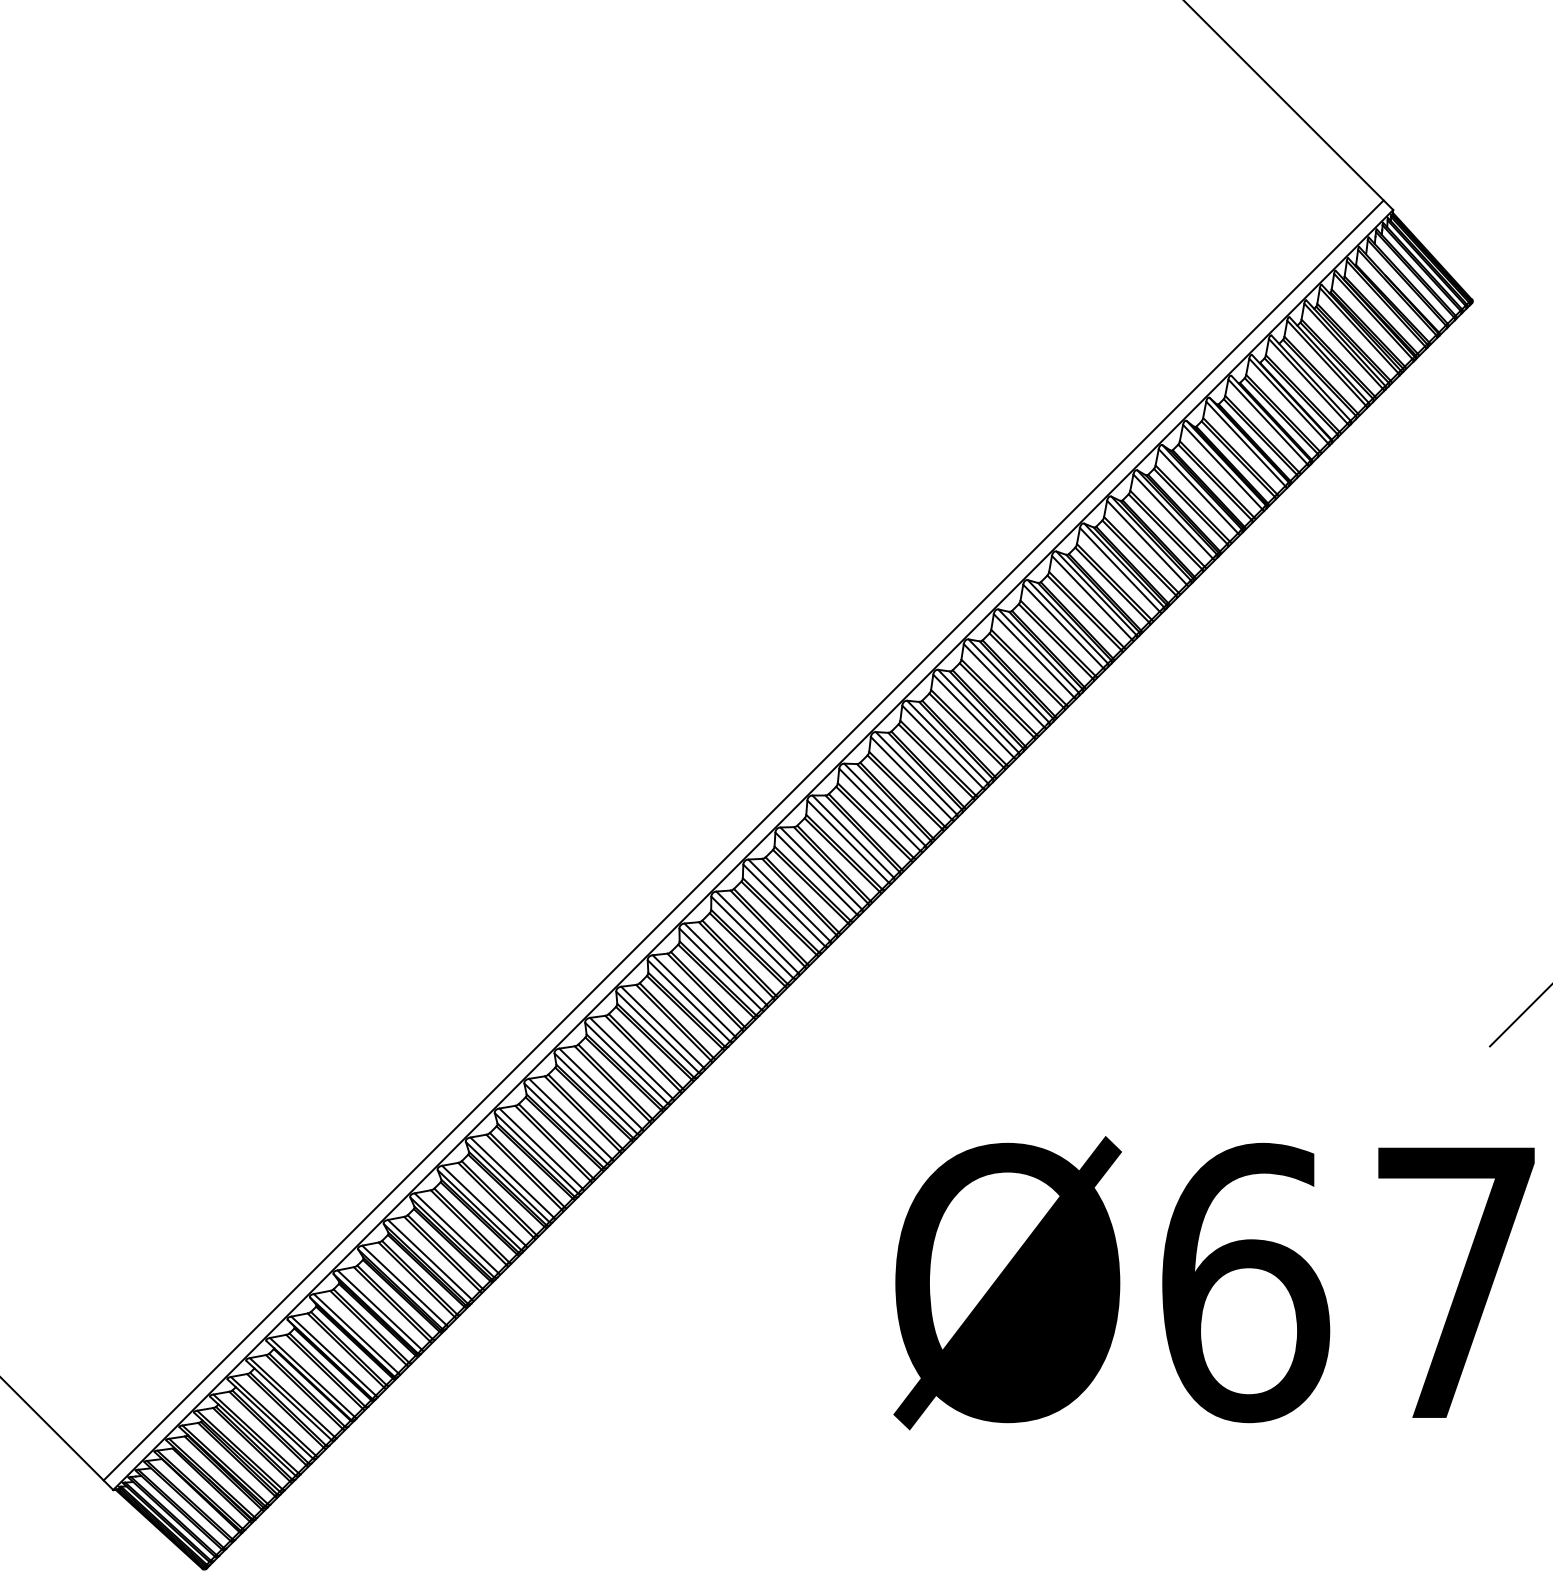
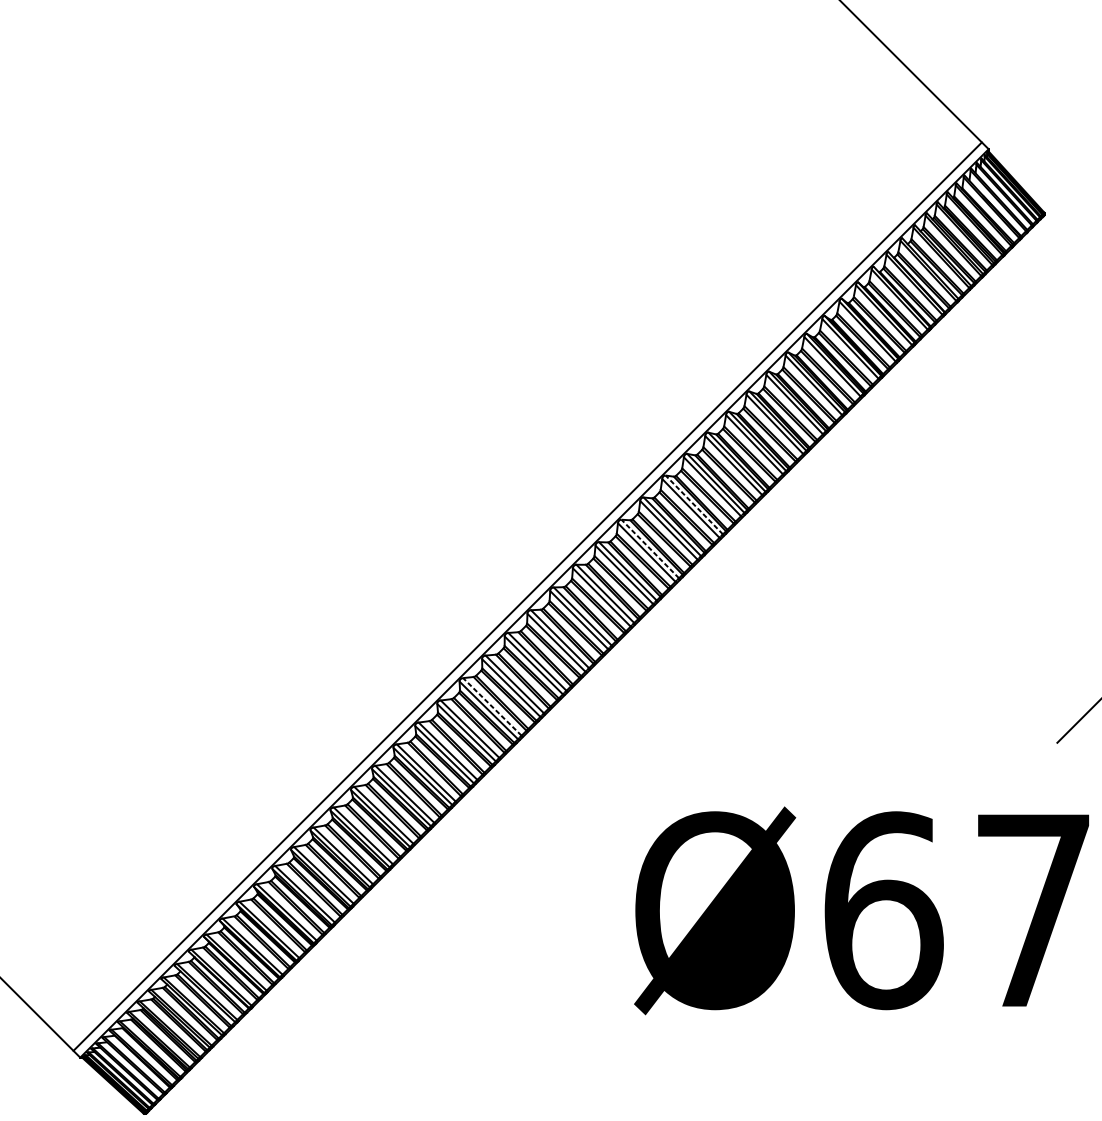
line: (978, 711) -> (694, 505), solid -> dashed
line: (916, 773) -> (650, 549), solid -> dashed
line: (693, 995) -> (492, 706), solid -> dashed

